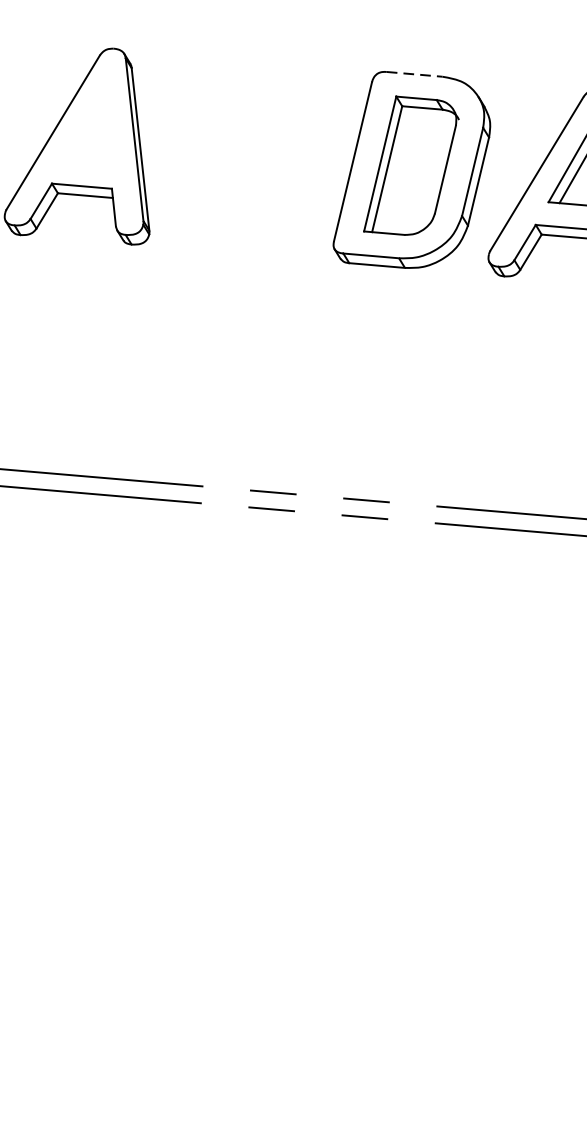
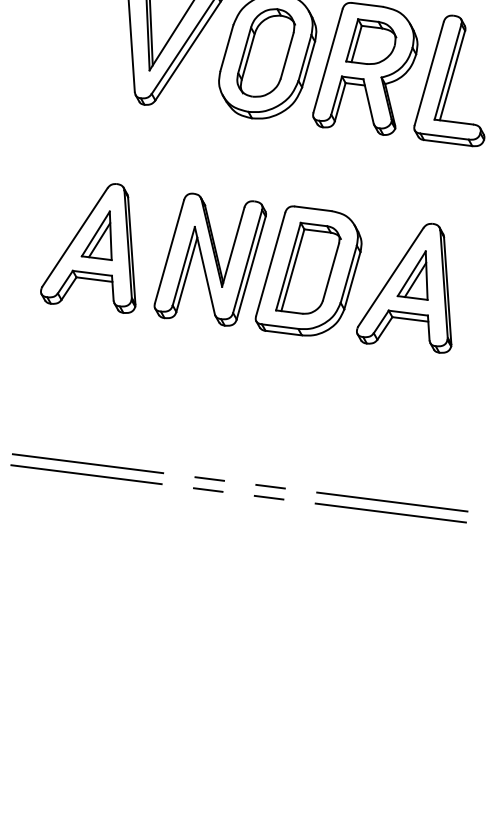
line: (414, 73) -> (313, 208), dashed -> solid
part: (85, 128) -> (96, 235), added
part: (259, 157) -> (209, 259), added

